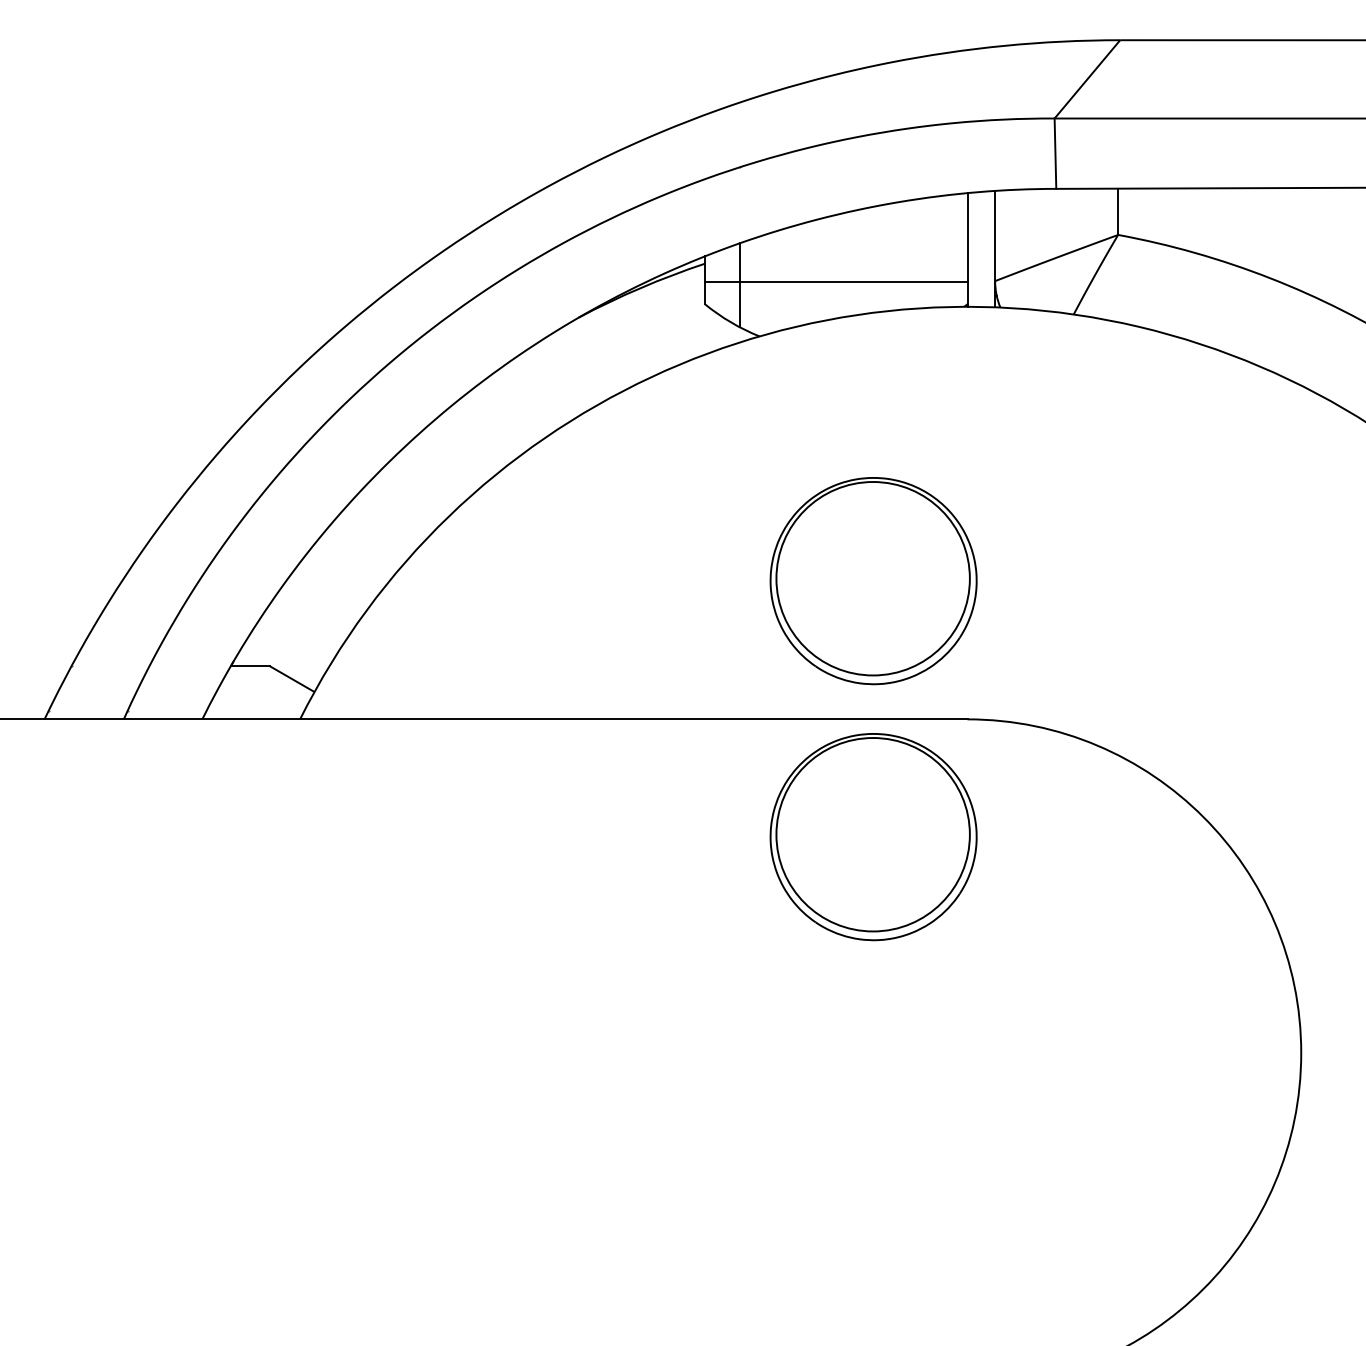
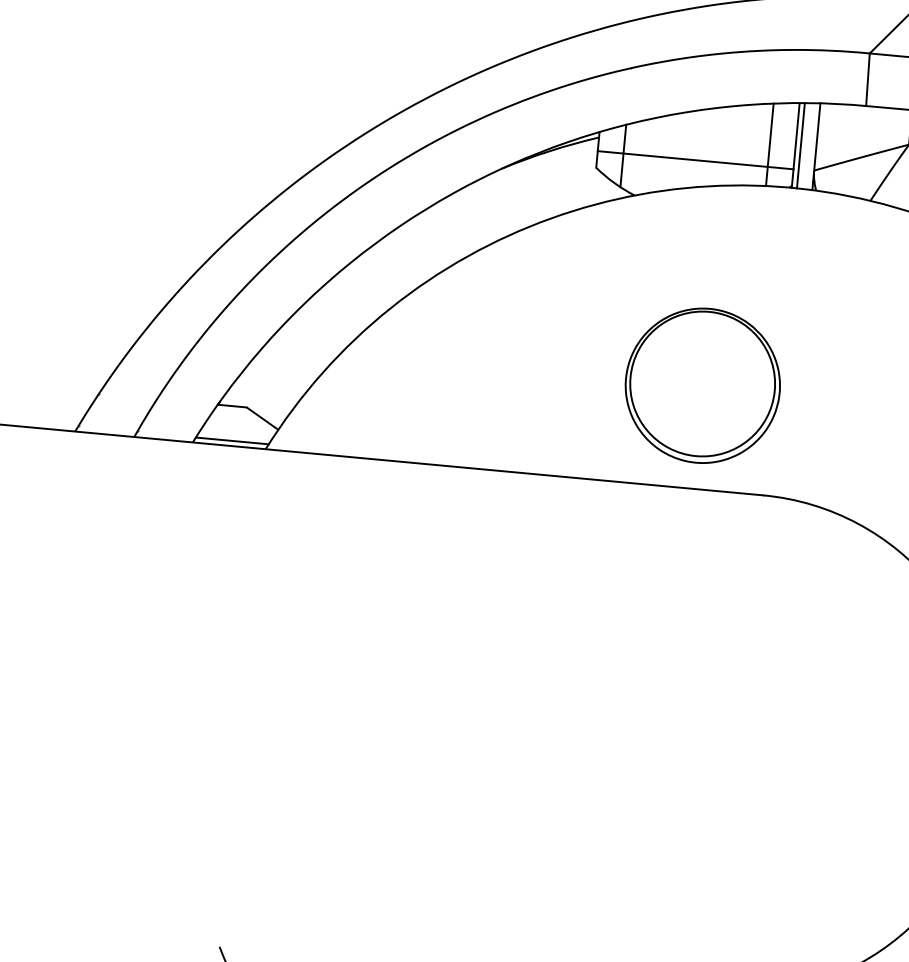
line: (974, 249) -> (800, 145), added
line: (932, 252) -> (769, 144), added
line: (254, 712) -> (232, 440), added
part: (873, 837) -> (685, 576), removed

